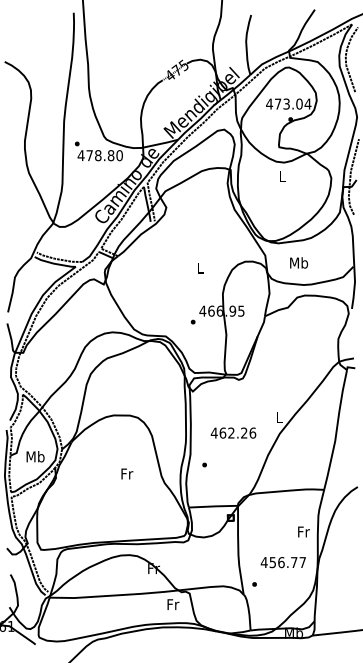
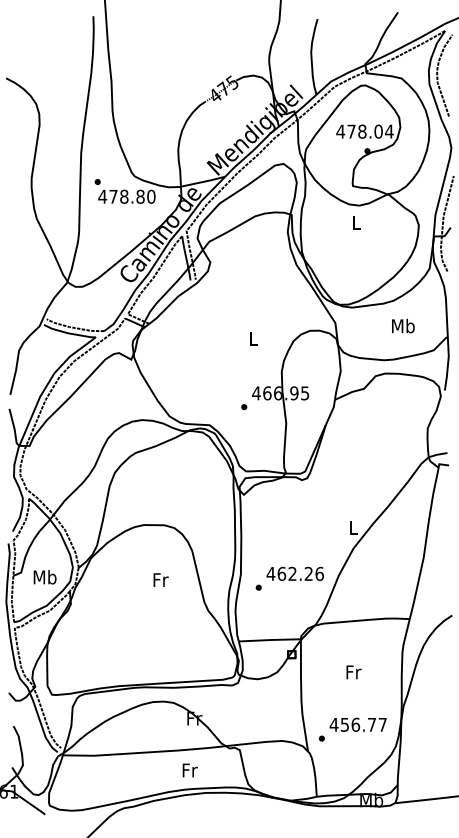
text: (286, 103) -> (362, 130), 473.04 -> 478.04
text: (299, 262) -> (403, 325), moved
text: (233, 432) -> (295, 573), moved
text: (127, 473) -> (161, 579), moved
text: (303, 531) -> (353, 671), moved
text: (282, 562) -> (357, 724), moved
text: (173, 604) -> (190, 770), moved

